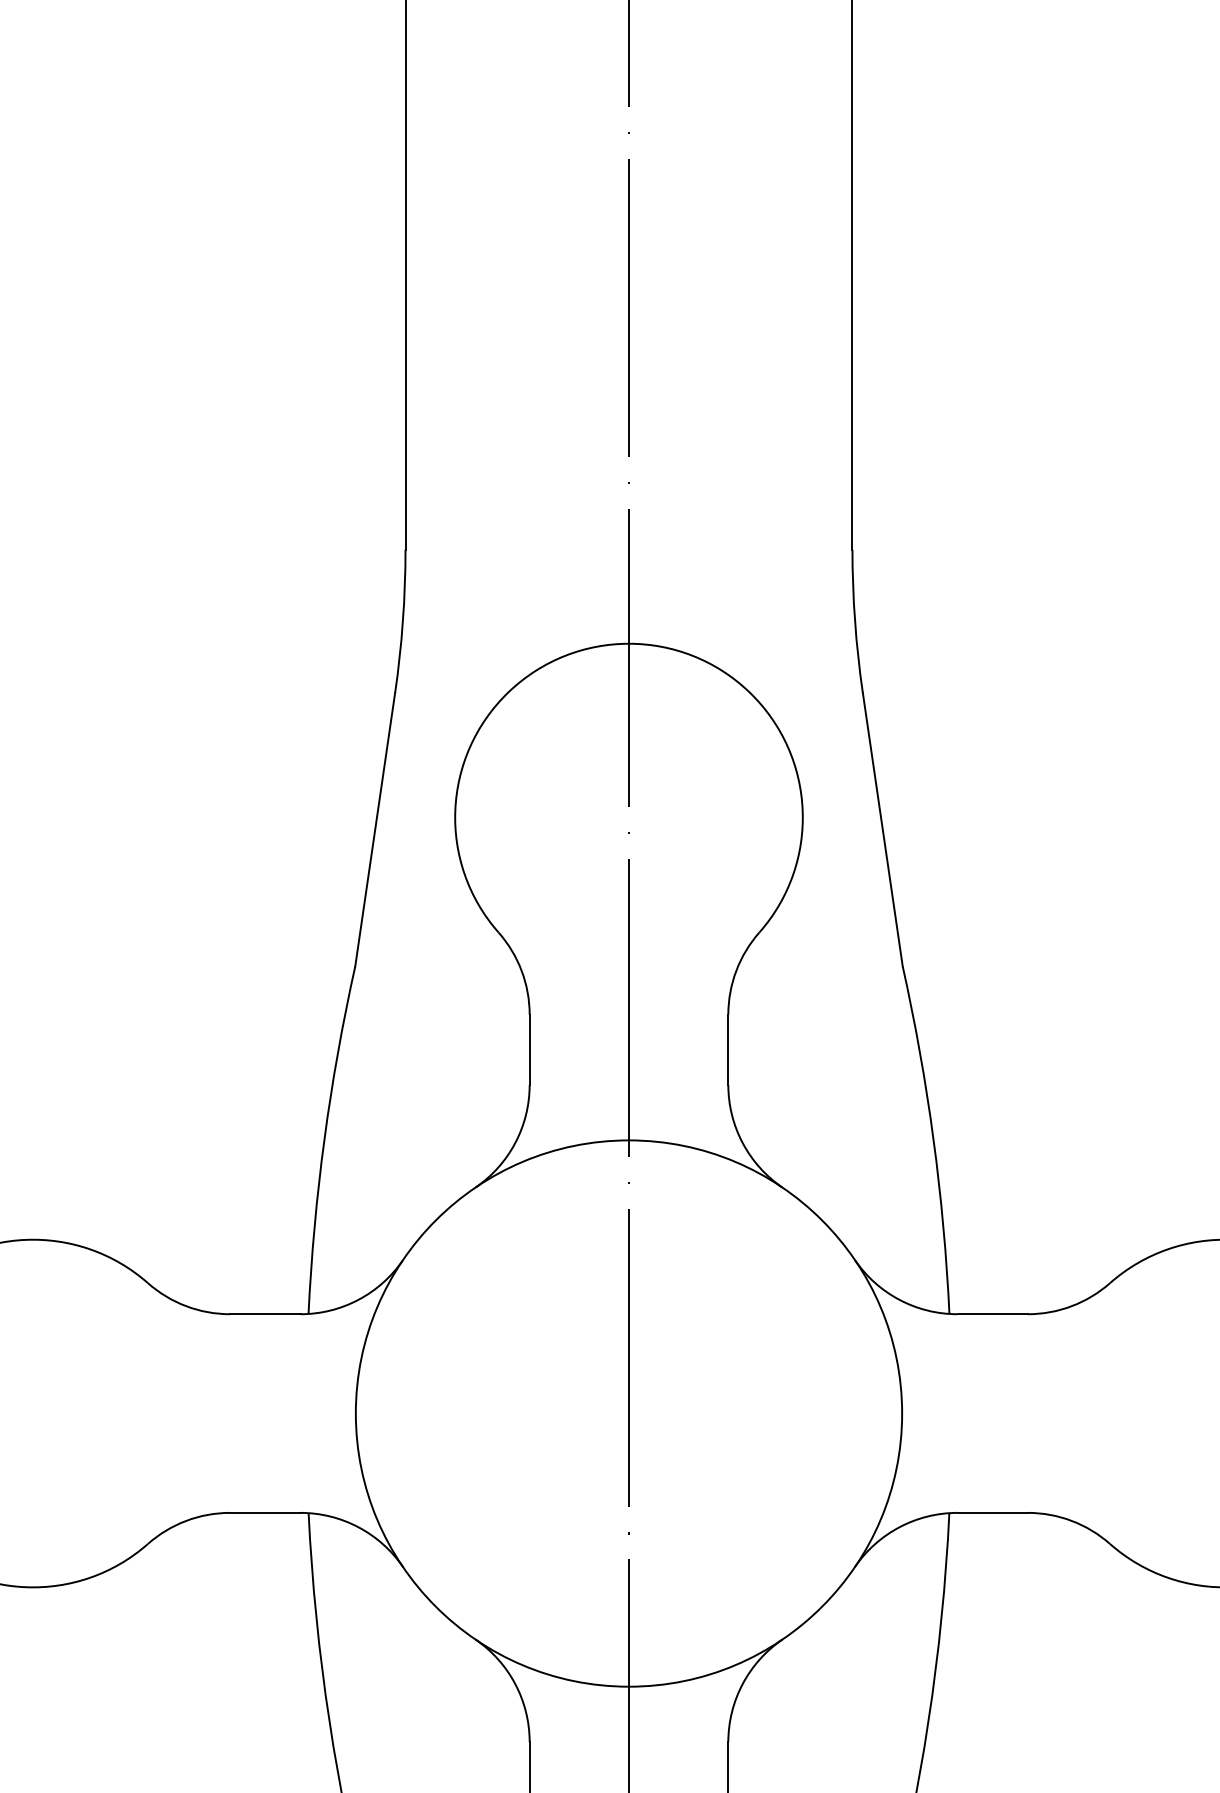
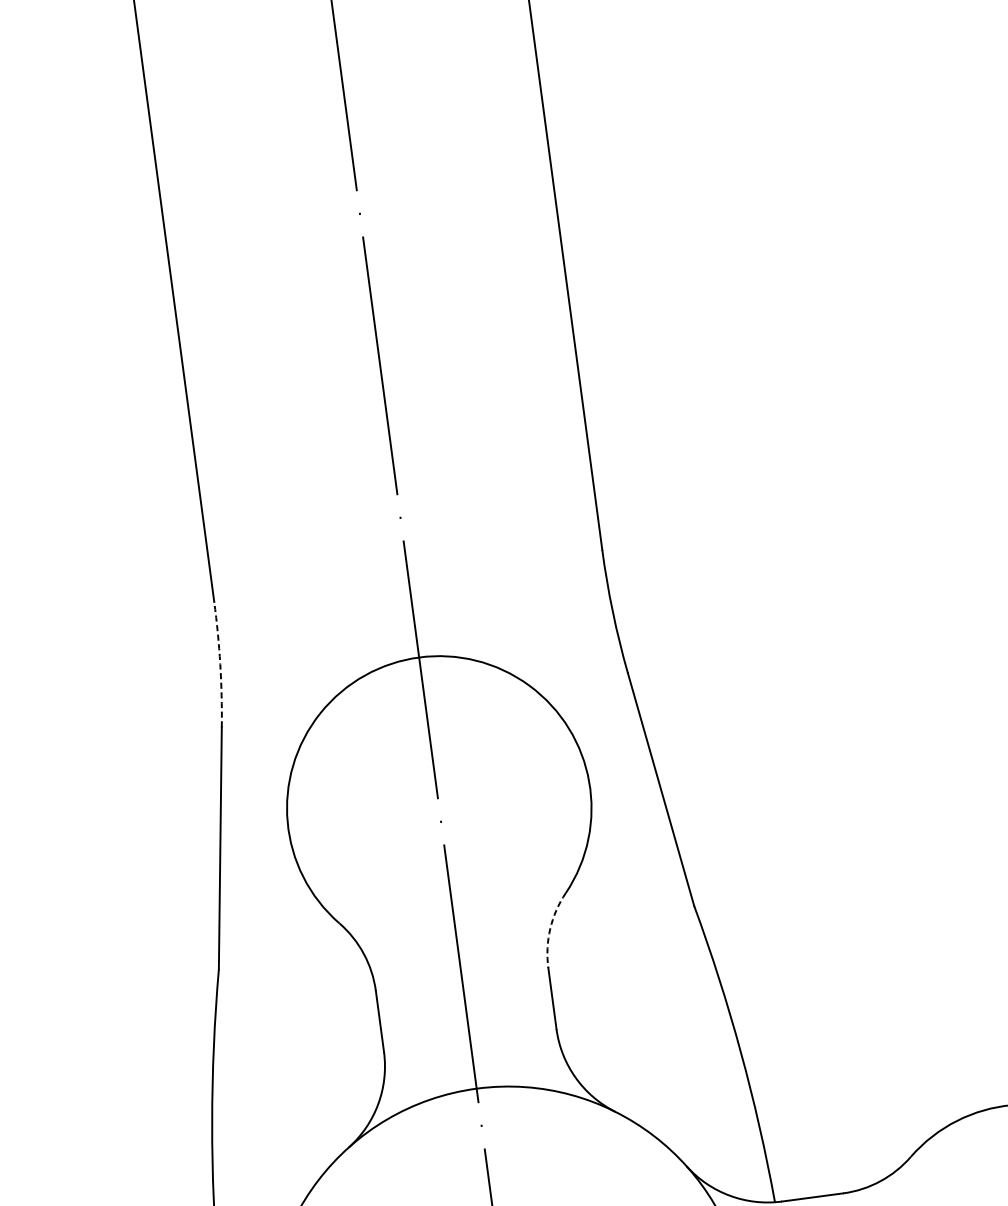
arc: (402, 621) -> (219, 664), solid -> dashed
arc: (736, 970) -> (550, 928), solid -> dashed

